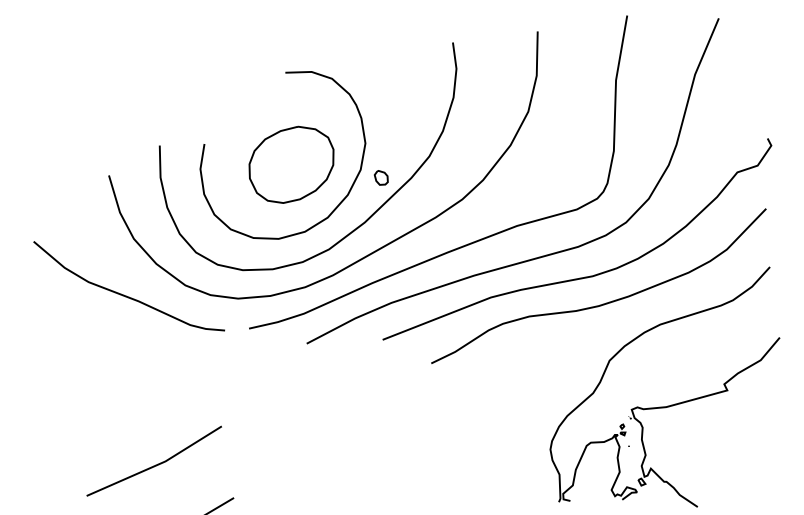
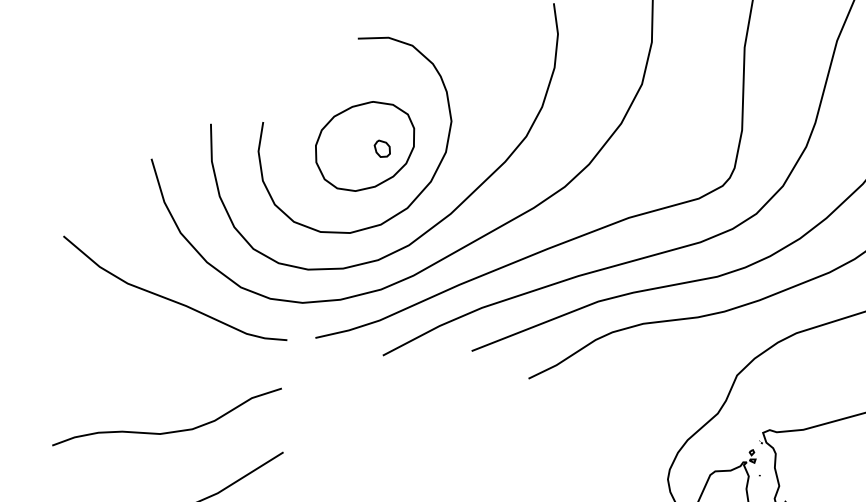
part: (380, 177) -> (381, 148), moved
curve: (122, 408) -> (167, 431), added

